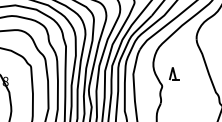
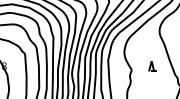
part: (174, 73) -> (152, 66), moved

